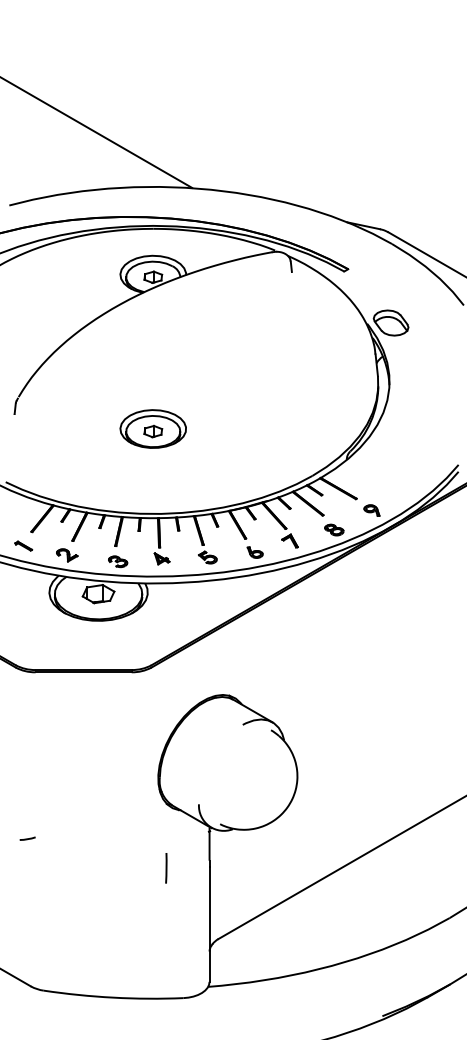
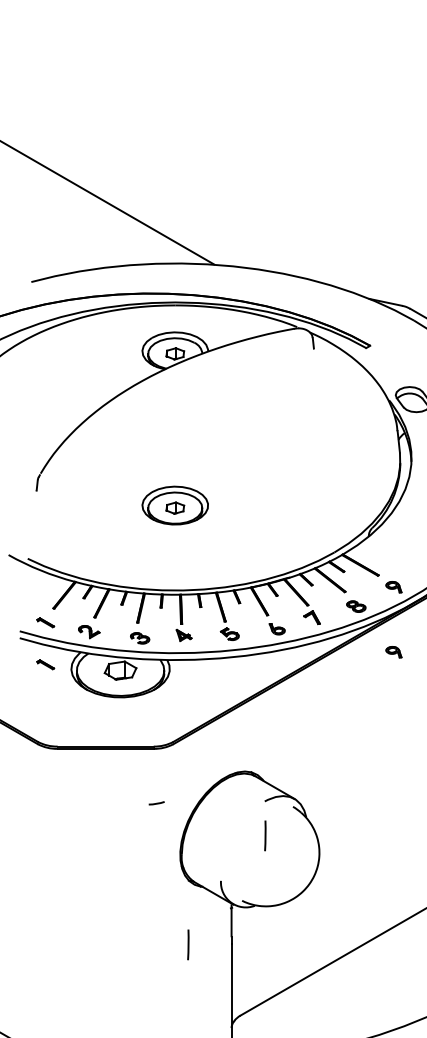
part: (371, 575) -> (393, 652), added
part: (23, 587) -> (45, 664), added
line: (243, 759) -> (265, 836), added
line: (27, 838) -> (156, 803), moved

